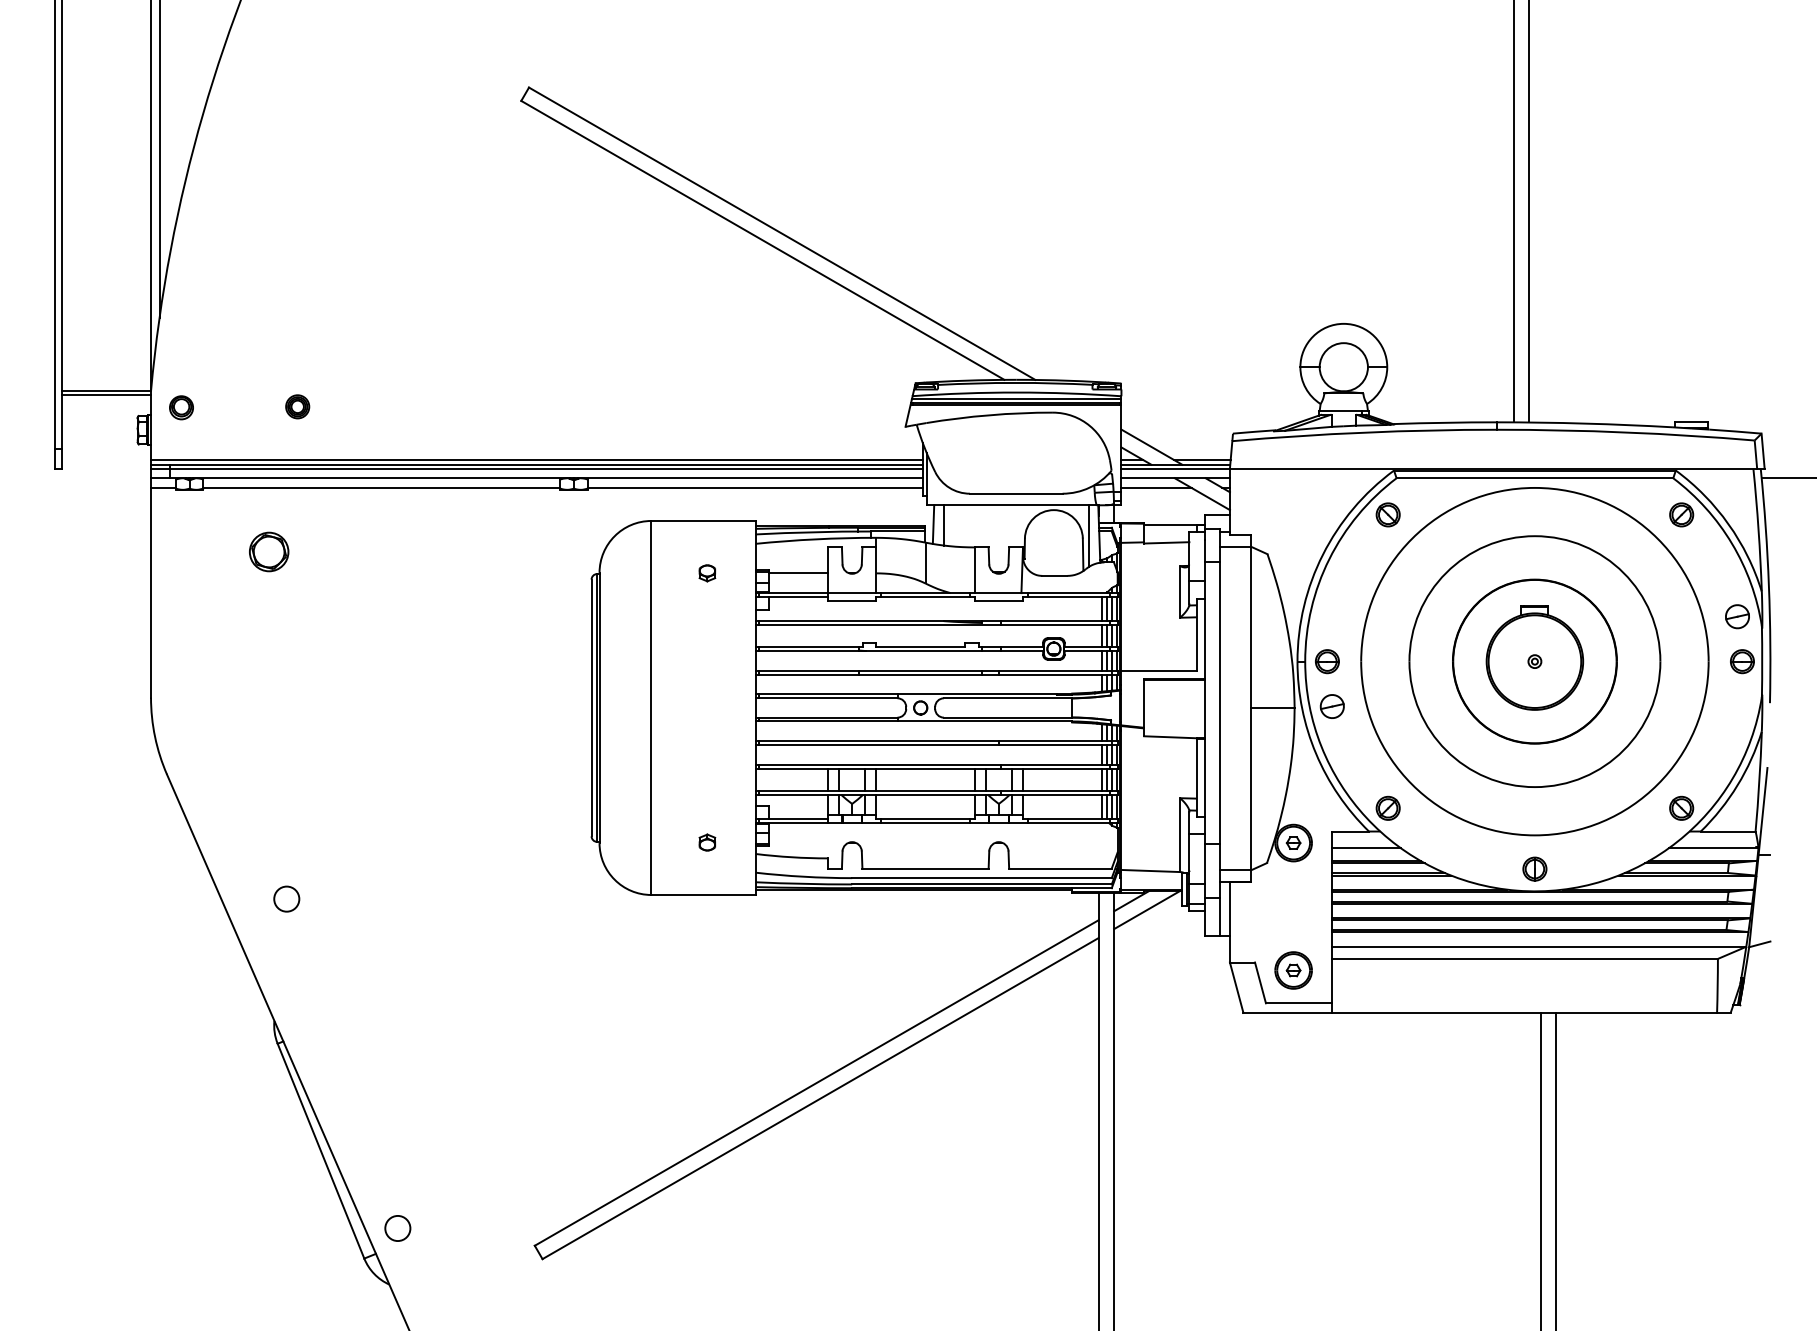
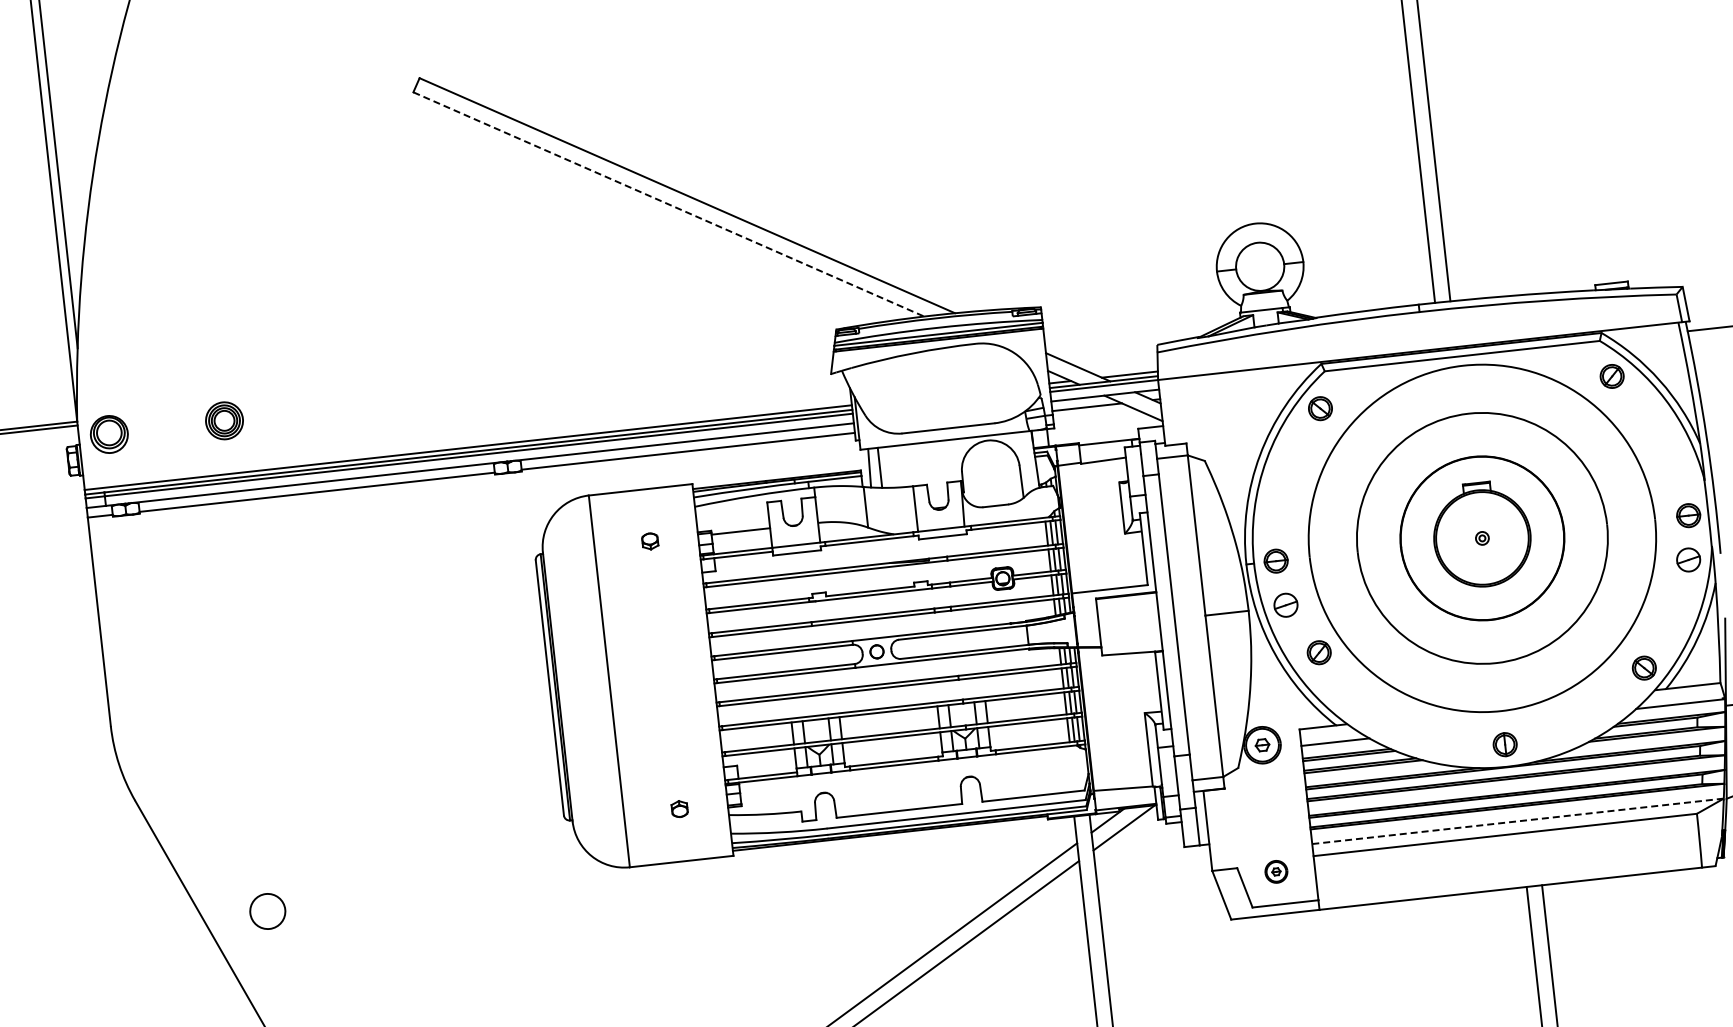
line: (762, 240) -> (668, 204), solid -> dashed
part: (297, 406) -> (224, 420), size x1.6
part: (181, 407) -> (109, 434), size x1.6
line: (1088, 536) -> (1024, 463), removed
part: (269, 551) -> (212, 567), removed
part: (1737, 616) -> (1688, 559), moved
part: (1387, 807) -> (1318, 651), moved
circle: (286, 898) -> (267, 910), size x1.4
line: (1539, 946) -> (1518, 821), solid -> dashed
part: (1293, 970) -> (1276, 871), size x0.6

